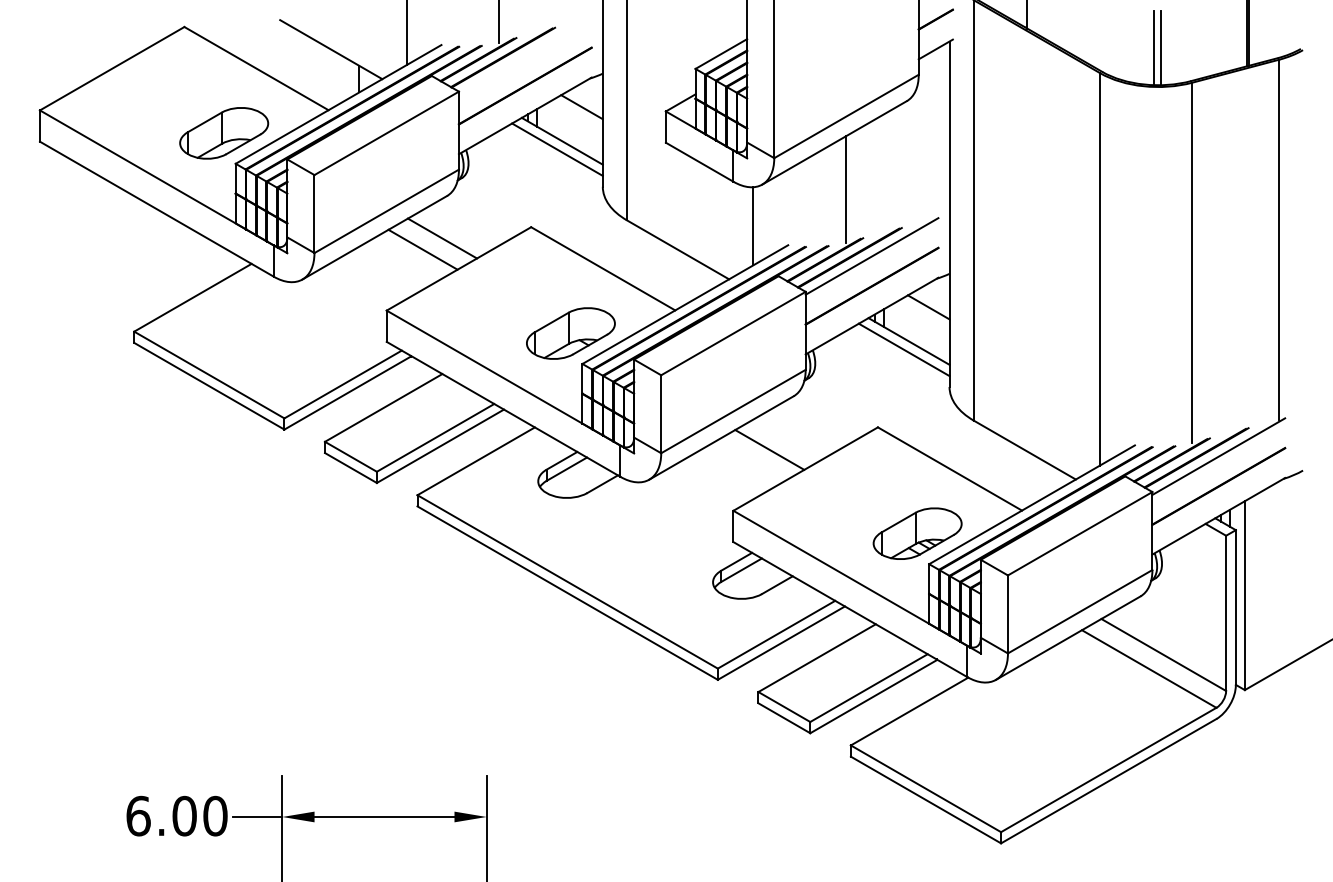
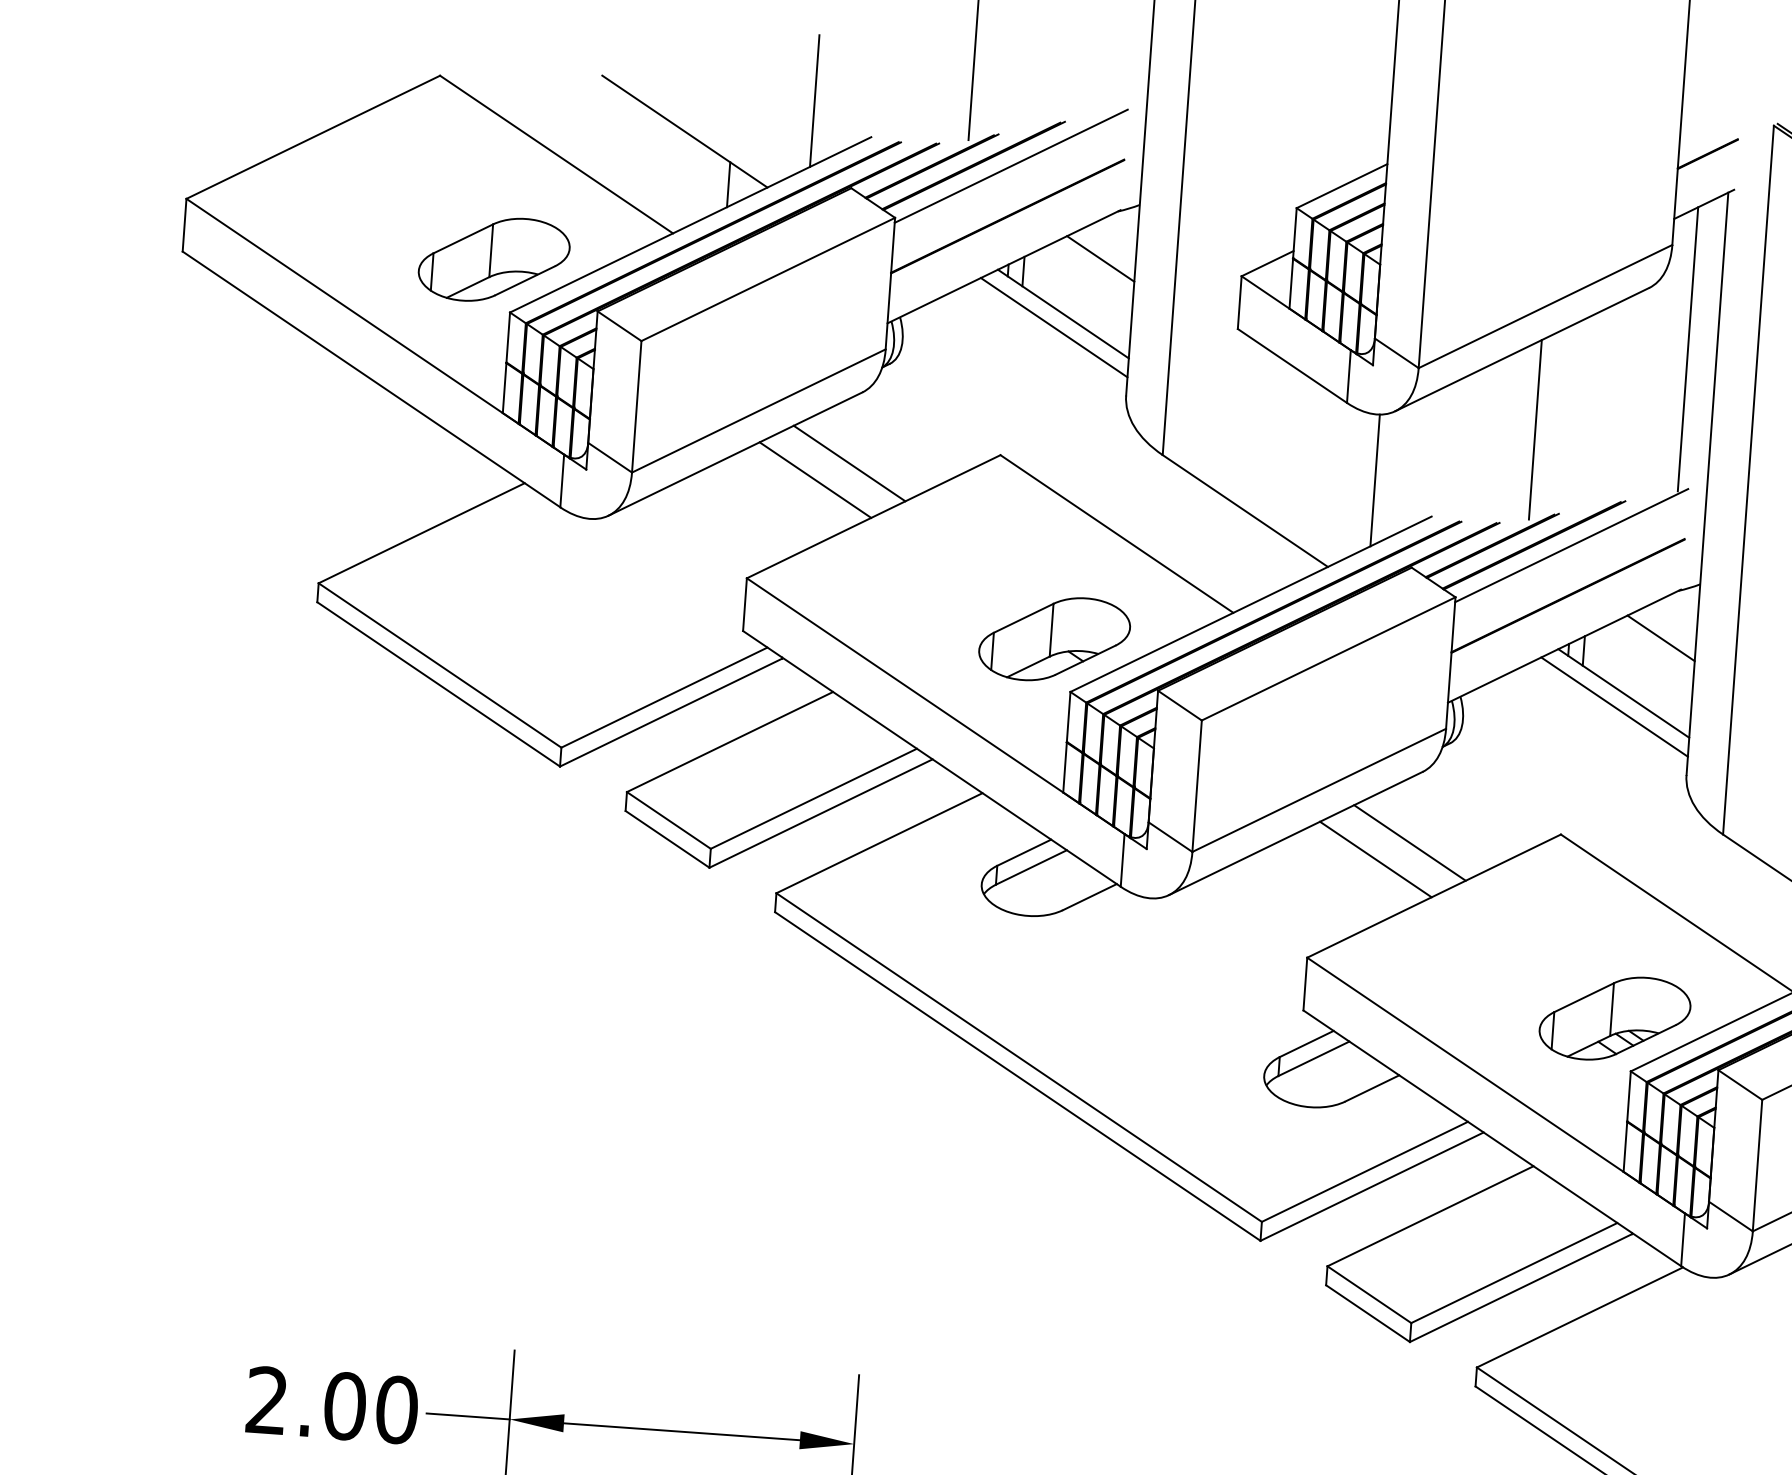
line: (524, 55) -> (1009, 164), added
line: (932, 135) -> (1688, 349), added
line: (788, 438) -> (1408, 842), added
text: (138, 815) -> (267, 1399), 6.00 -> 2.00

